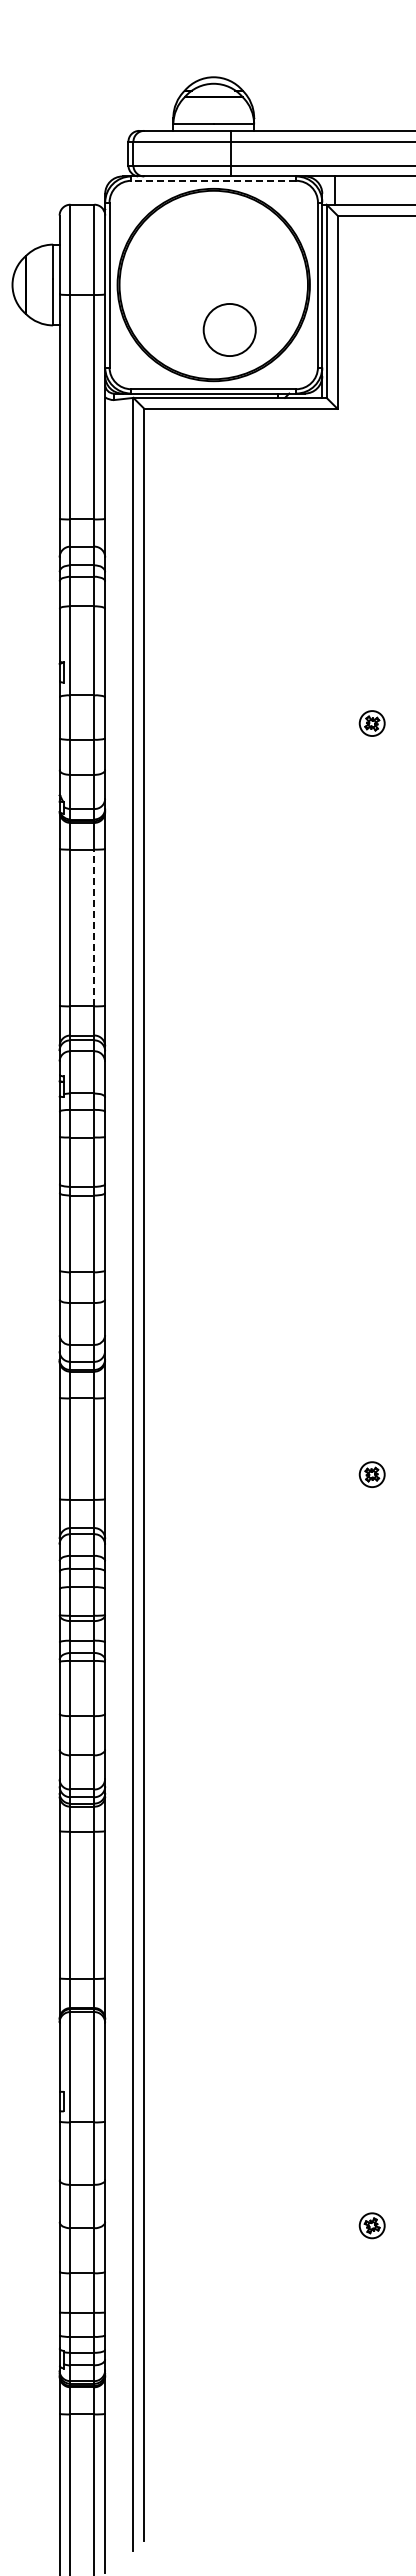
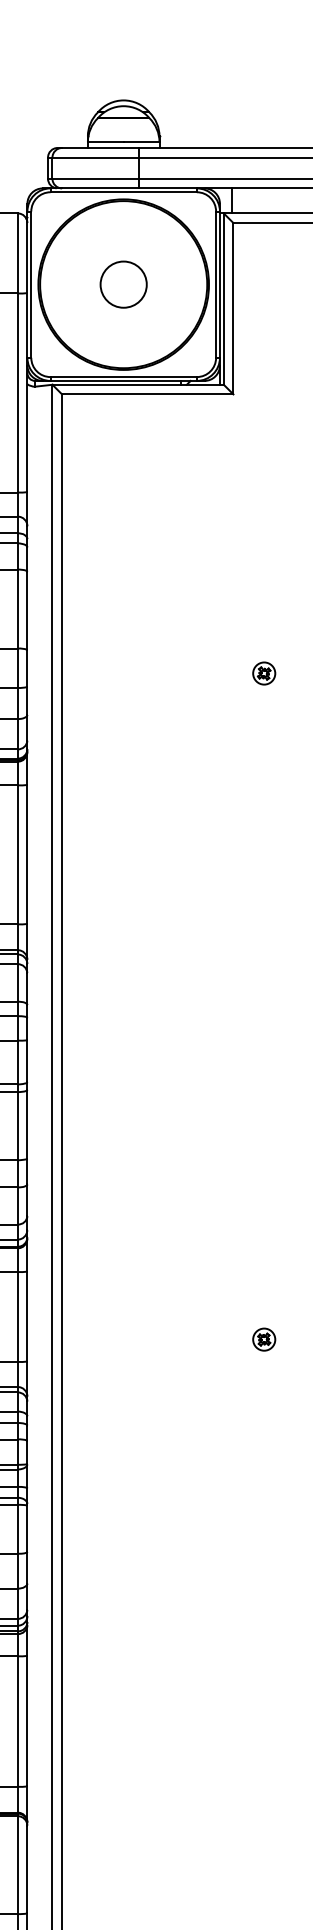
line: (213, 180) -> (123, 191), dashed -> solid
circle: (229, 329) -> (123, 284), moved
line: (94, 927) -> (17, 854), dashed -> solid

